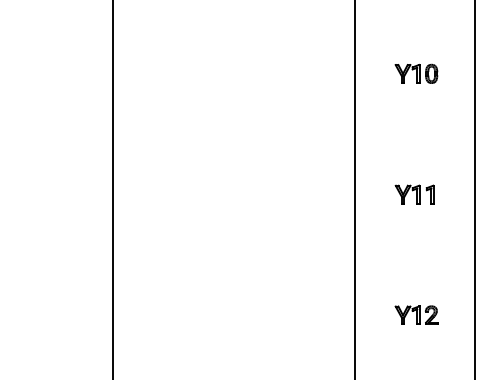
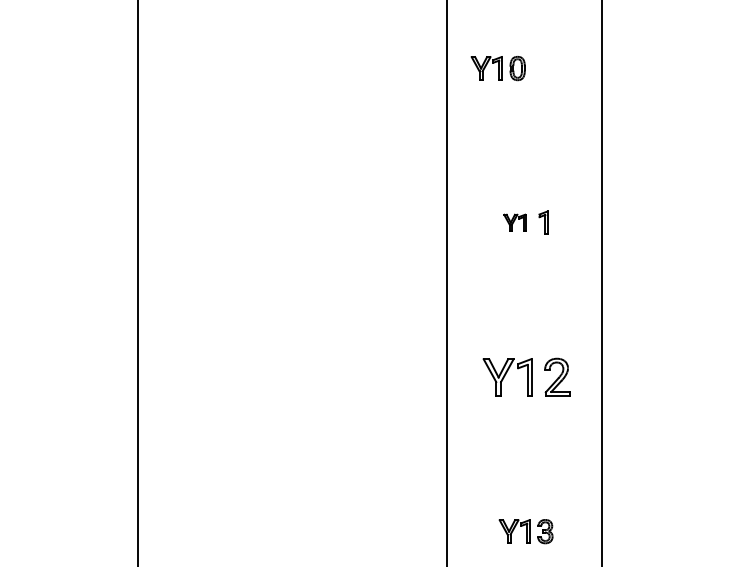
part: (415, 73) -> (497, 68), moved
part: (407, 194) -> (514, 222), size x0.7
part: (416, 314) -> (526, 376), size x1.6

